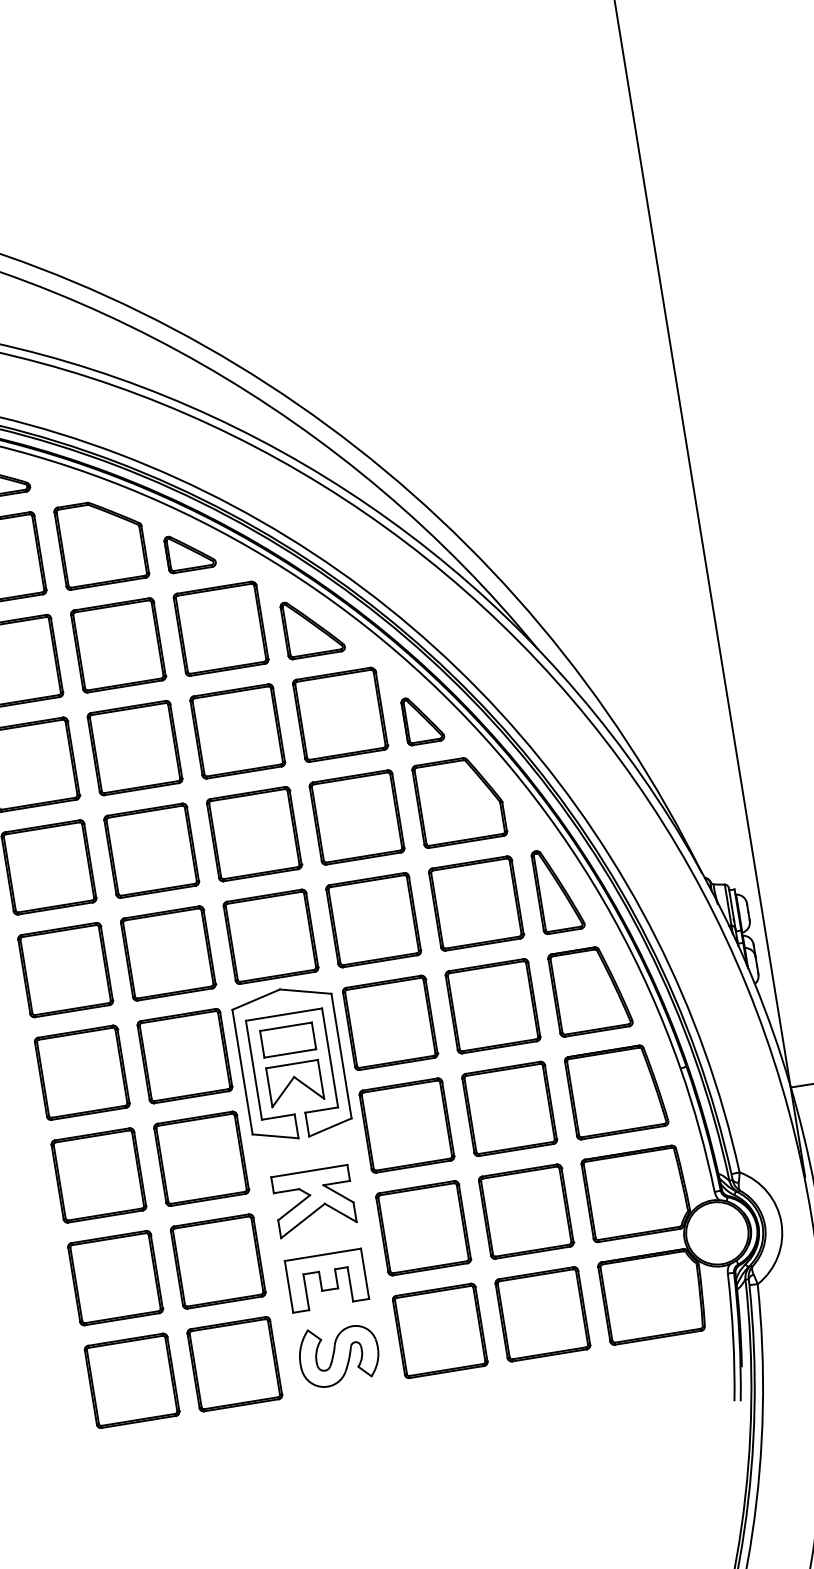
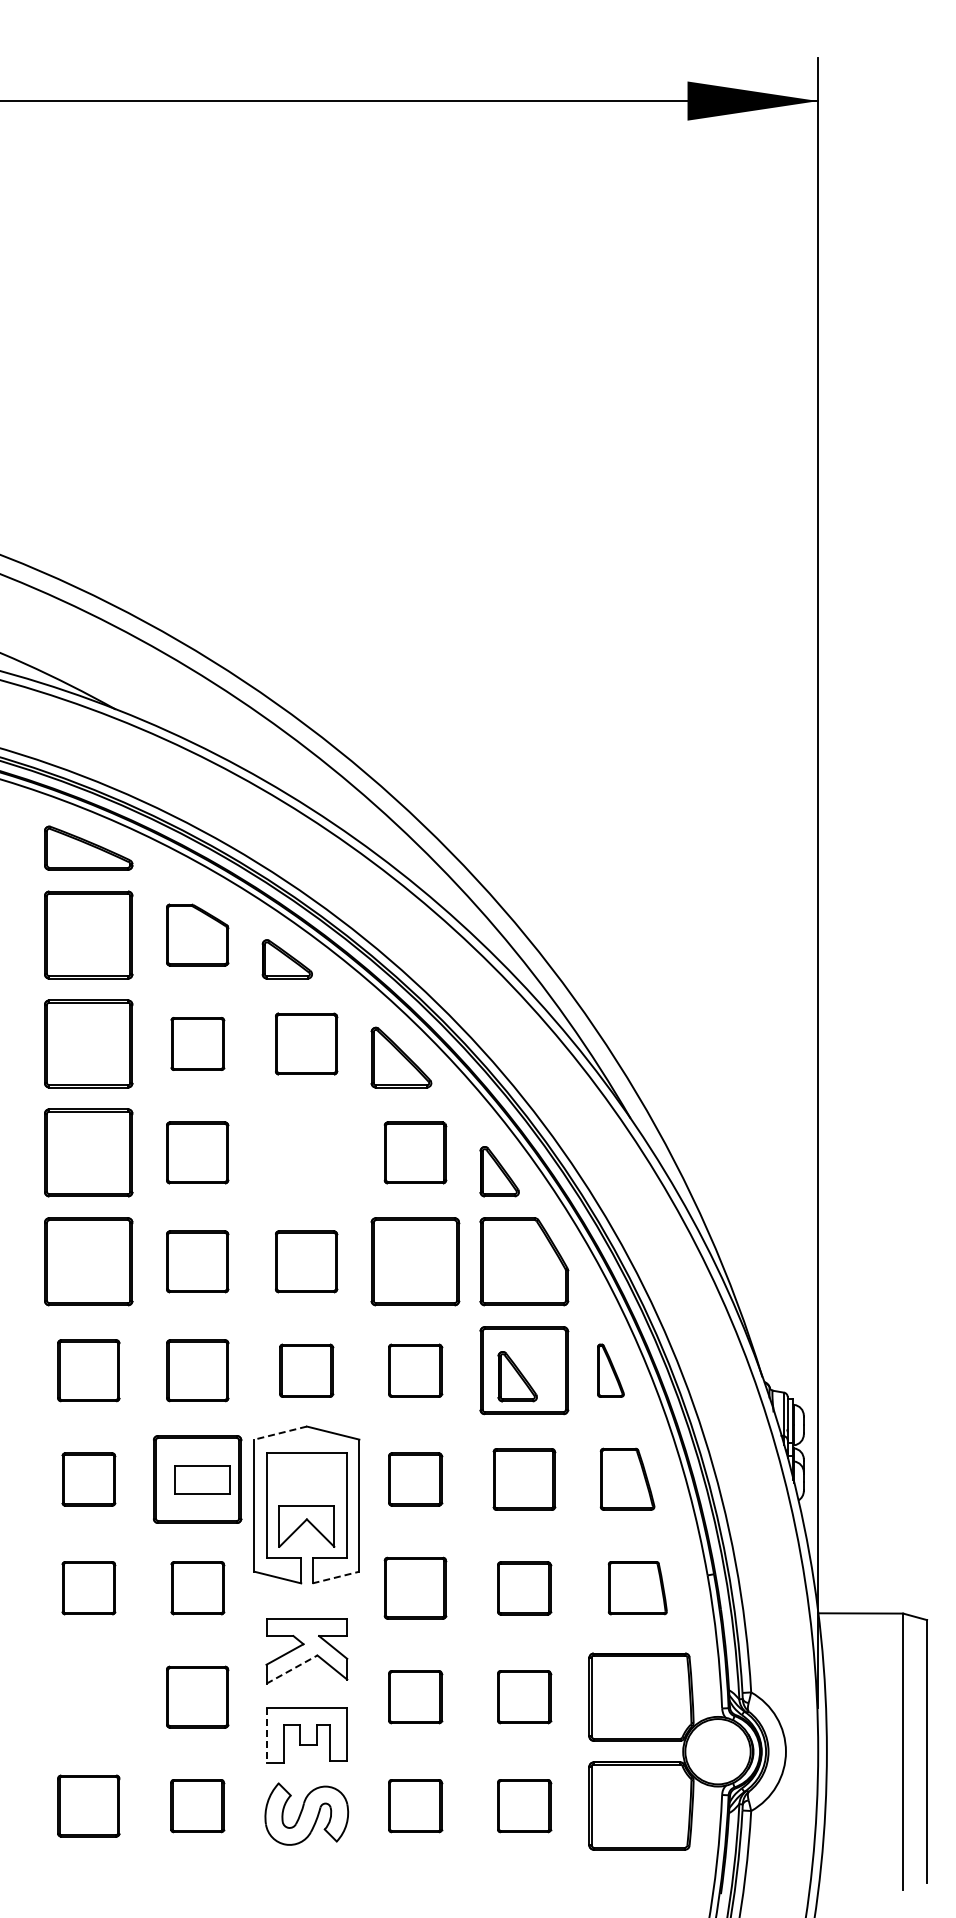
part: (101, 542) -> (197, 934), size x0.7
part: (221, 628) -> (306, 1043), size x0.7
part: (118, 644) -> (197, 1043), size x0.6
part: (340, 714) -> (415, 1152), size x0.7
part: (237, 731) -> (306, 1152), removed
part: (134, 747) -> (197, 1152), size x0.7
part: (254, 833) -> (306, 1261), size x0.7
part: (151, 850) -> (197, 1261), size x0.7
part: (557, 890) -> (610, 1370), size x0.6
part: (470, 910) -> (517, 1376), added
part: (373, 920) -> (415, 1370), size x0.6
part: (271, 936) -> (306, 1370), size x0.6
part: (168, 953) -> (197, 1370), size x0.7
part: (65, 969) -> (88, 1370), size x0.7
part: (590, 989) -> (627, 1478), size x0.7
line: (256, 1000) -> (280, 1433), solid -> dashed
part: (493, 1006) -> (524, 1479), size x0.7
part: (390, 1022) -> (415, 1479), size x0.6
part: (287, 1039) -> (202, 1479), moved
part: (82, 1072) -> (88, 1479), size x0.6
part: (616, 1090) -> (637, 1587), size x0.6
part: (509, 1108) -> (524, 1588), size x0.6
part: (406, 1124) -> (415, 1587), size x0.7
line: (330, 1127) -> (336, 1577), solid -> dashed
part: (201, 1157) -> (197, 1587), size x0.6
part: (98, 1174) -> (88, 1587), size x0.6
part: (526, 1210) -> (524, 1696), size x0.6
line: (303, 1220) -> (292, 1669), solid -> dashed
part: (423, 1227) -> (415, 1696), size x0.6
part: (218, 1260) -> (197, 1696), size x0.7
part: (115, 1277) -> (88, 1696), removed
line: (289, 1287) -> (266, 1735), solid -> dashed
part: (543, 1313) -> (524, 1805), size x0.6
part: (440, 1330) -> (415, 1805), size x0.6
part: (234, 1363) -> (197, 1805), size x0.6
part: (131, 1380) -> (88, 1805), size x0.7

